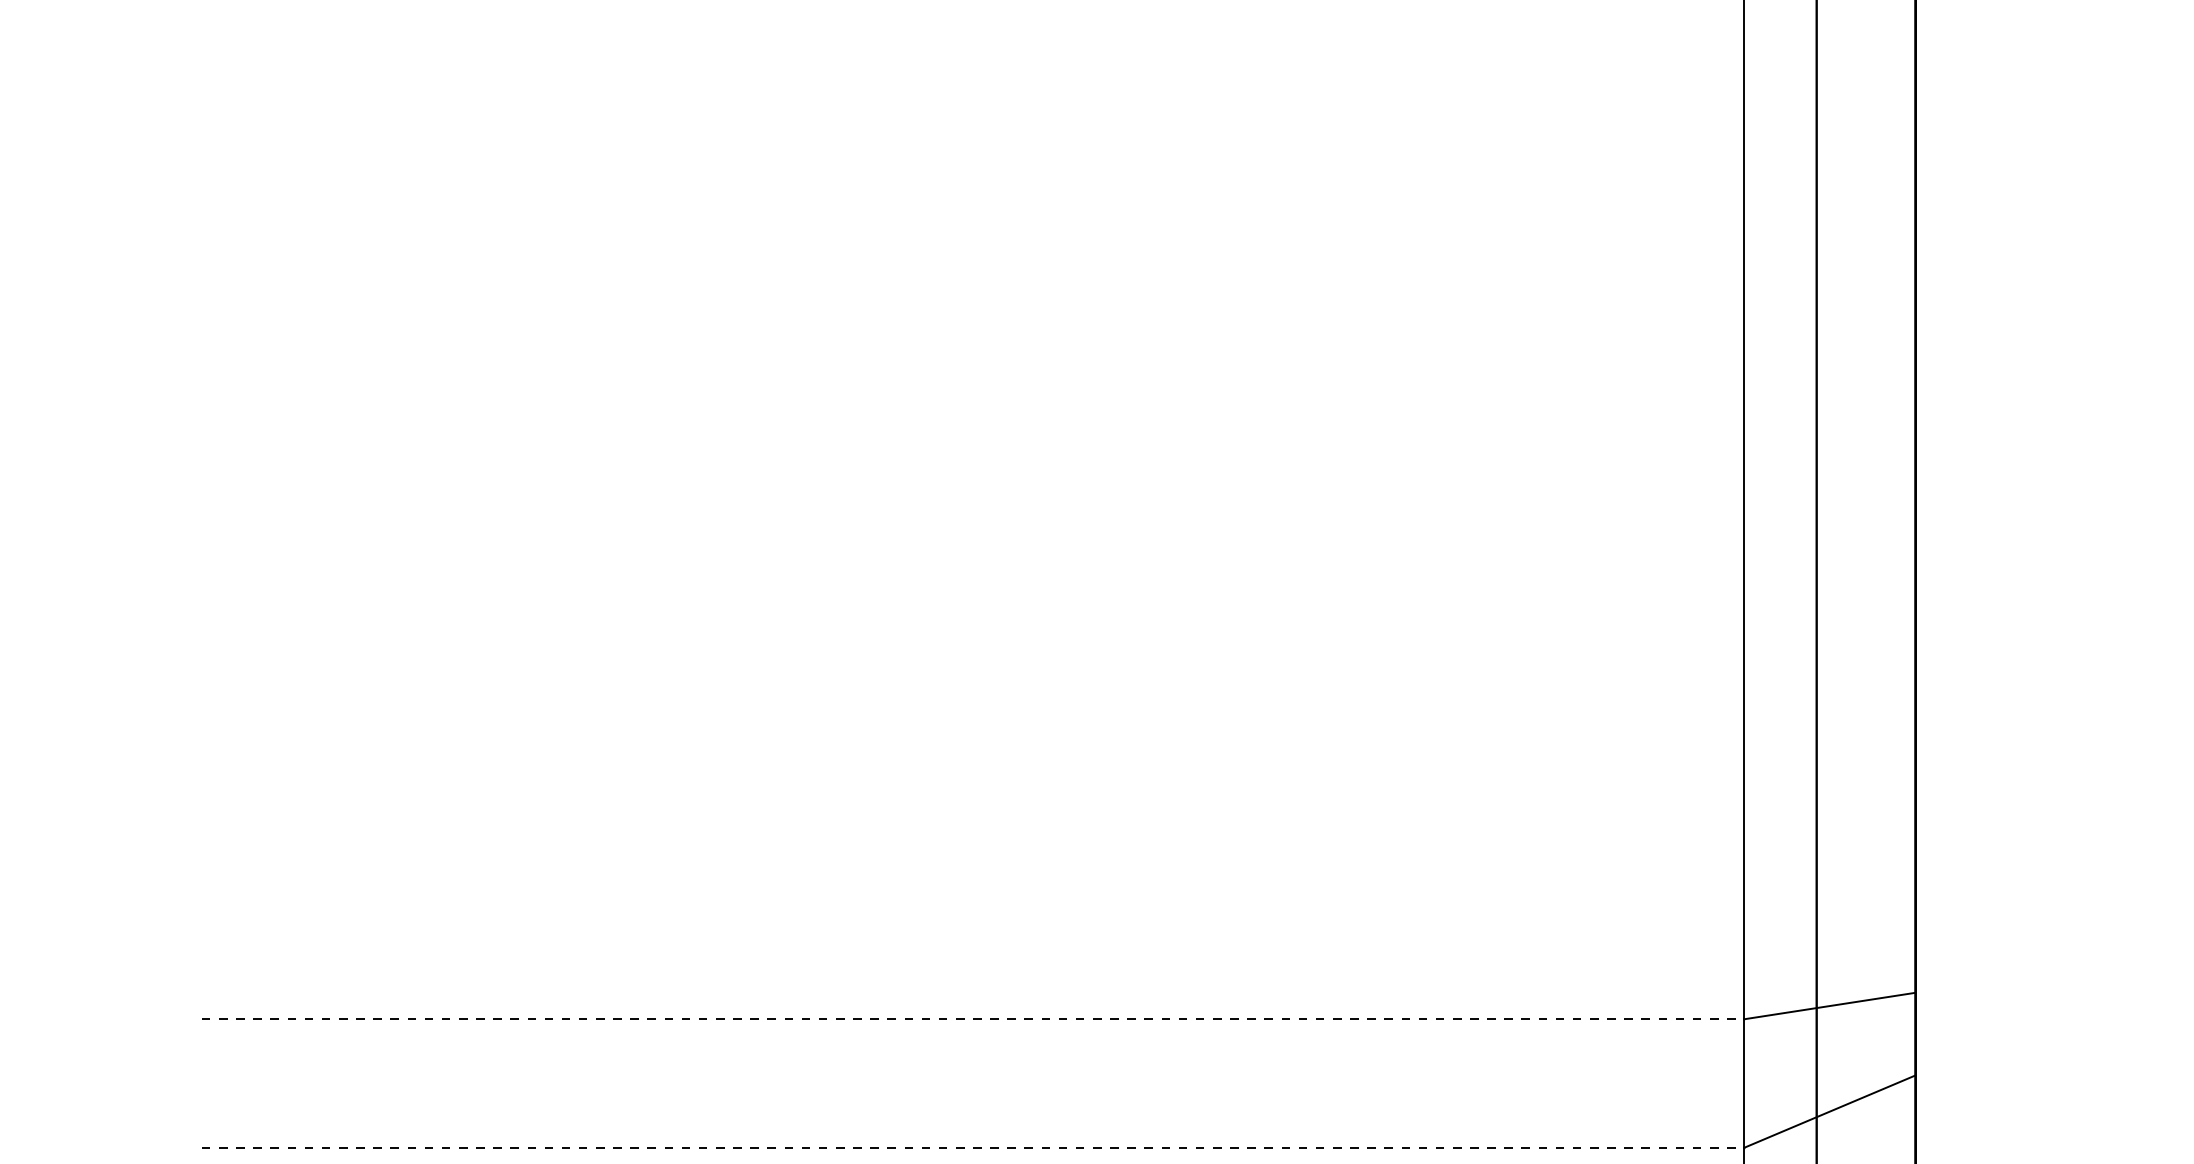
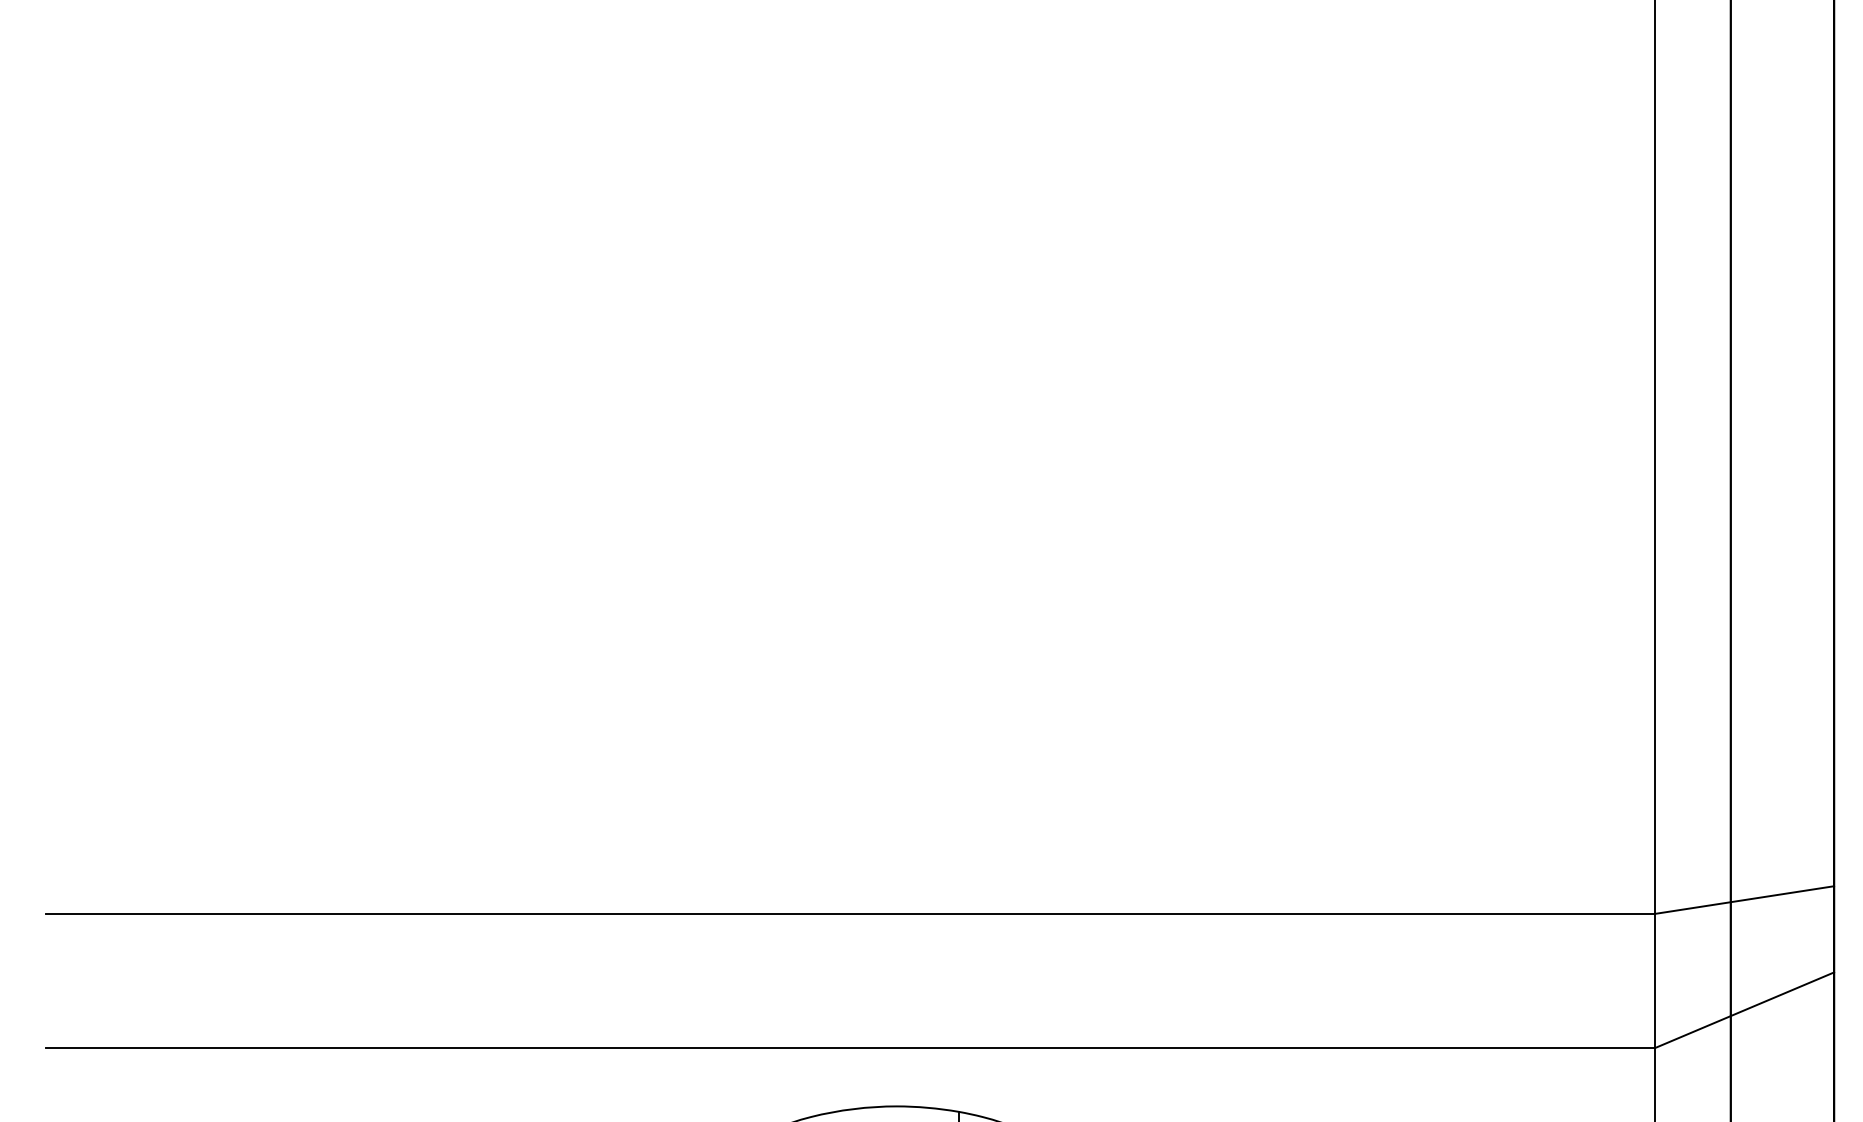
line: (973, 1019) -> (850, 914), dashed -> solid
line: (973, 1147) -> (850, 1047), dashed -> solid

